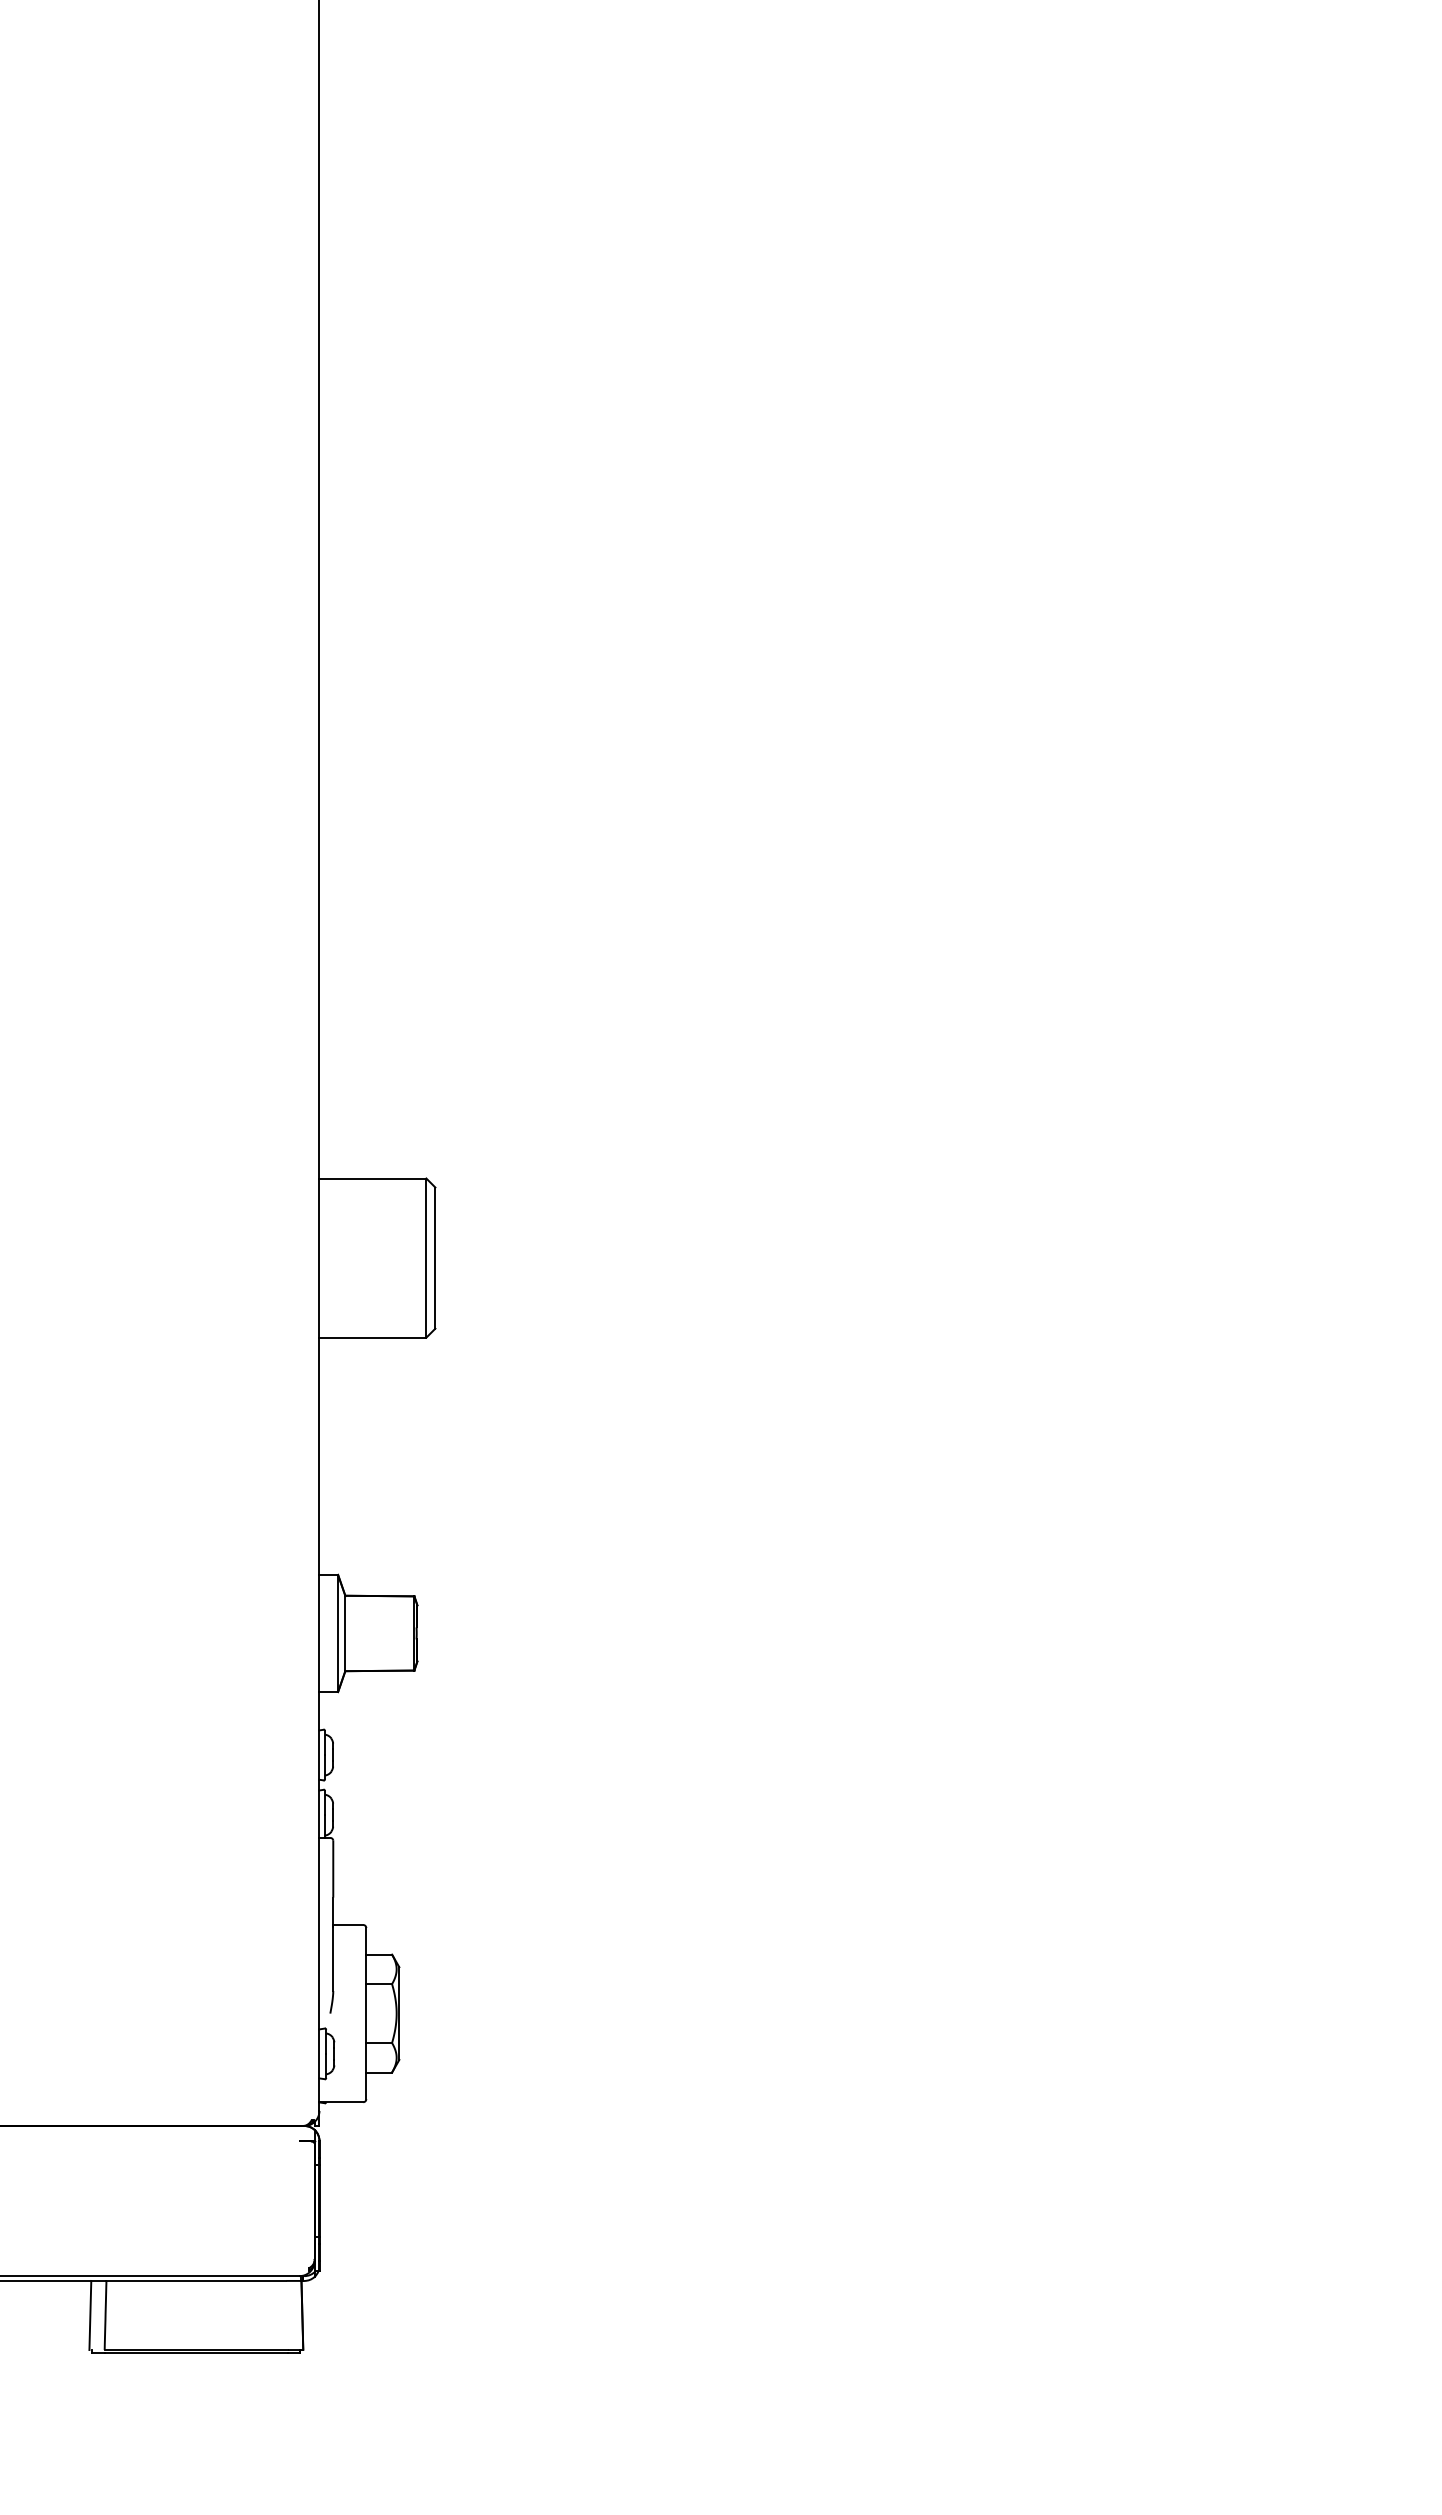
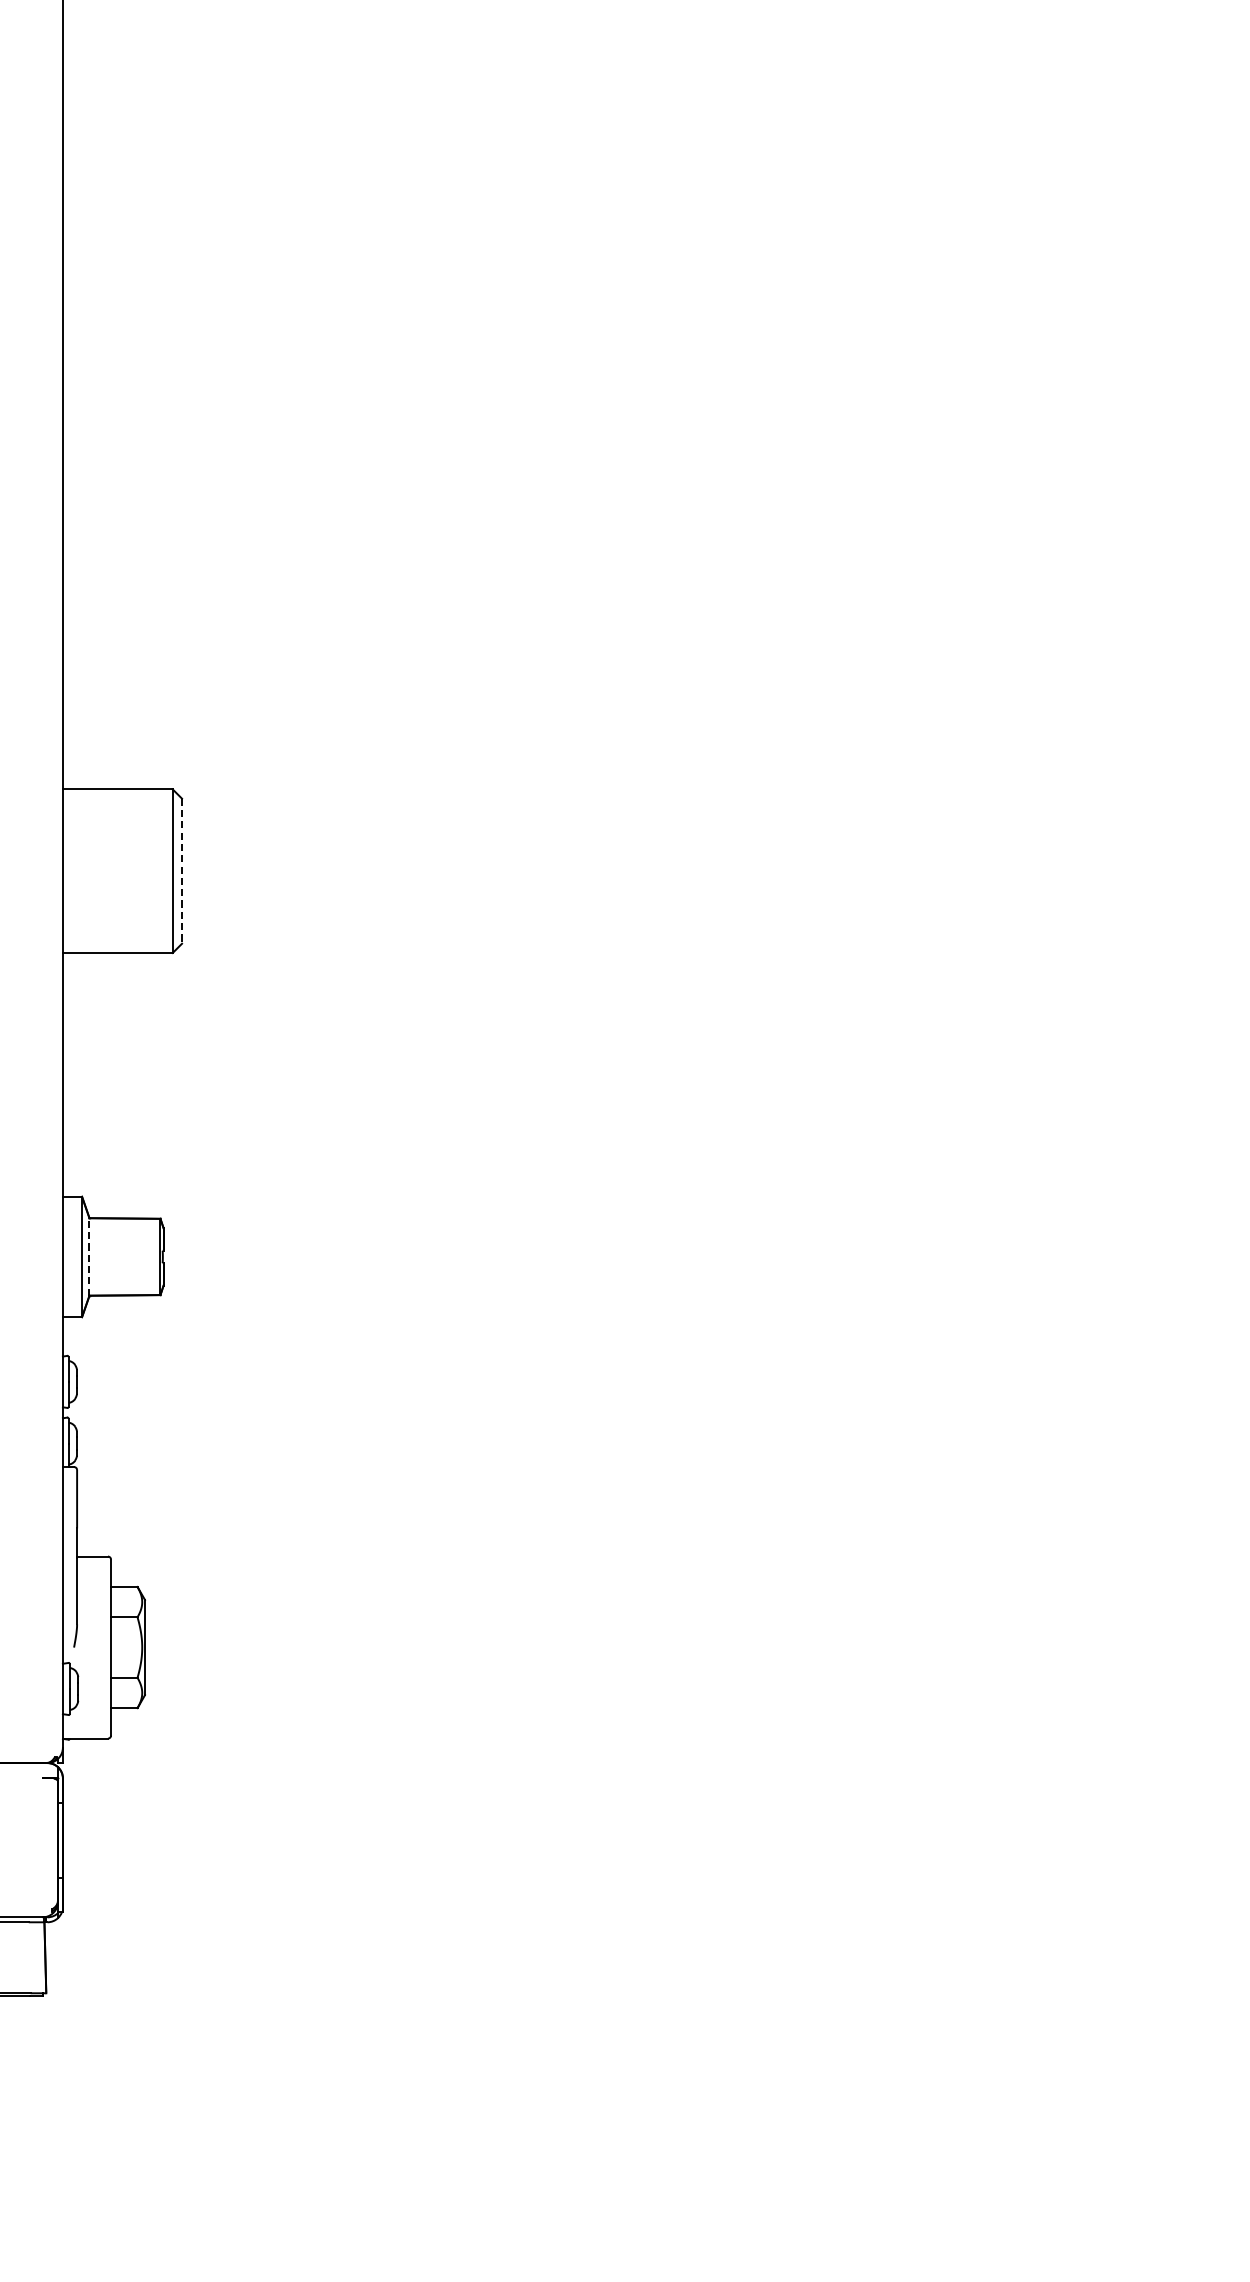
line: (435, 1258) -> (182, 871), solid -> dashed
line: (345, 1633) -> (89, 1256), solid -> dashed

